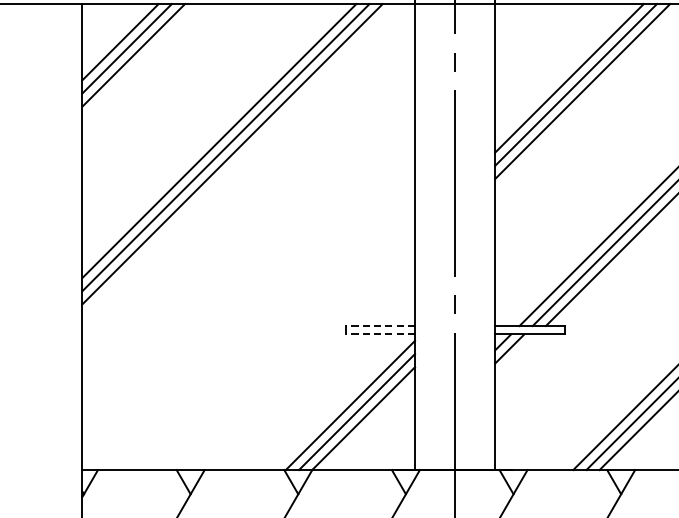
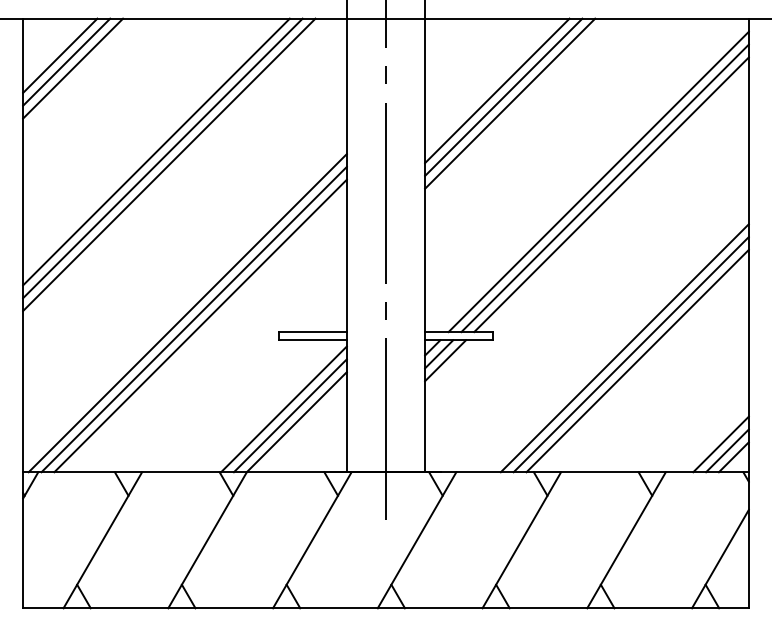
line: (251, 306) -> (187, 313), added
line: (257, 313) -> (193, 319), added
line: (264, 319) -> (200, 325), added
line: (380, 326) -> (313, 332), dashed -> solid
line: (380, 334) -> (313, 340), dashed -> solid
line: (516, 355) -> (445, 360), added

